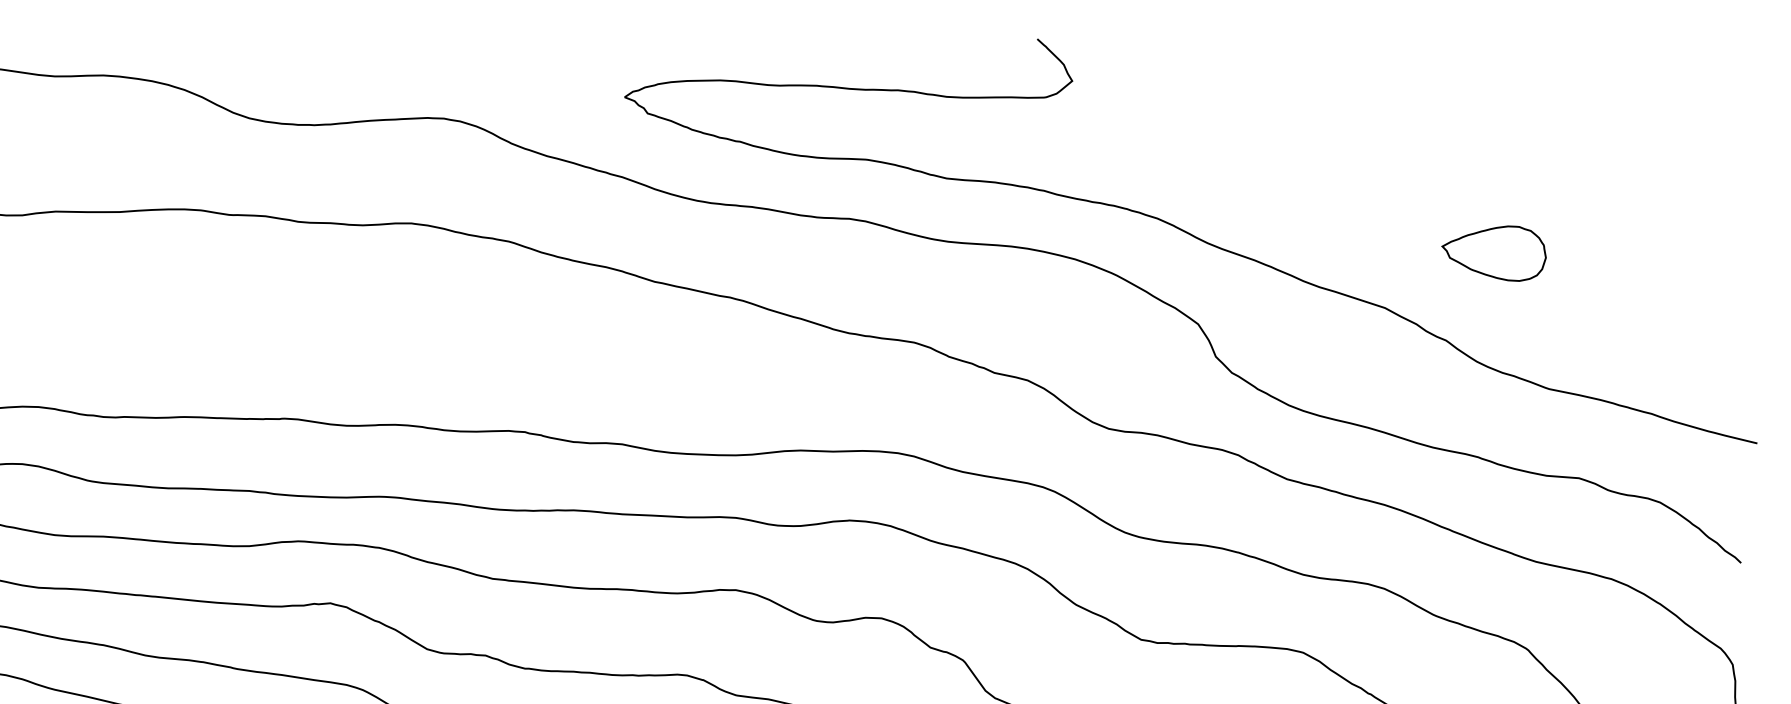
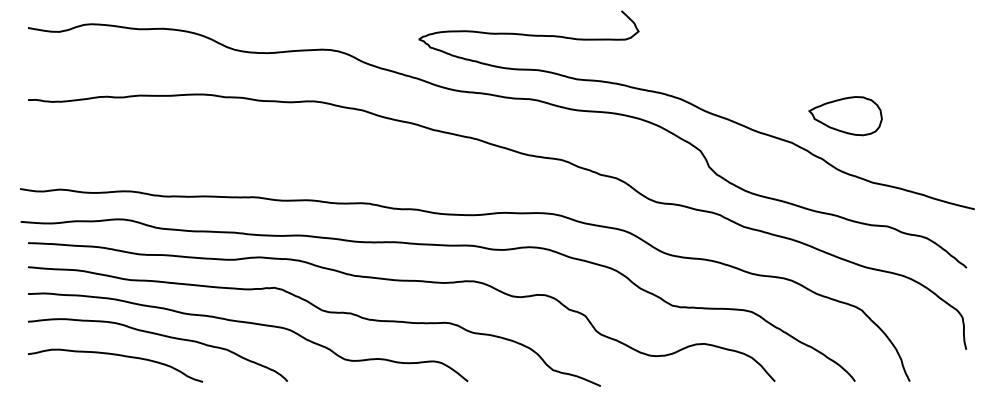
part: (1493, 254) -> (845, 116), size x1.43

